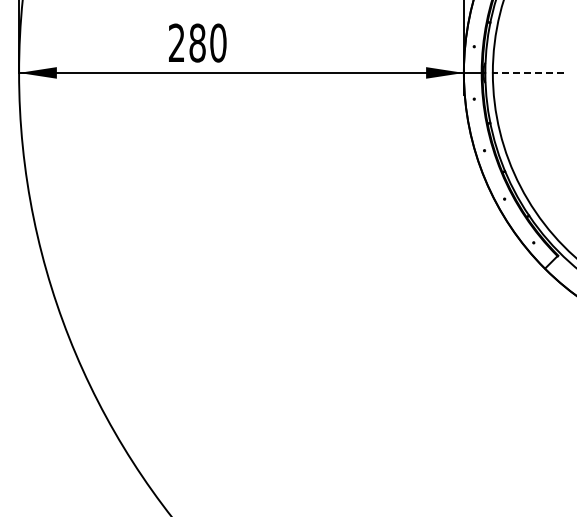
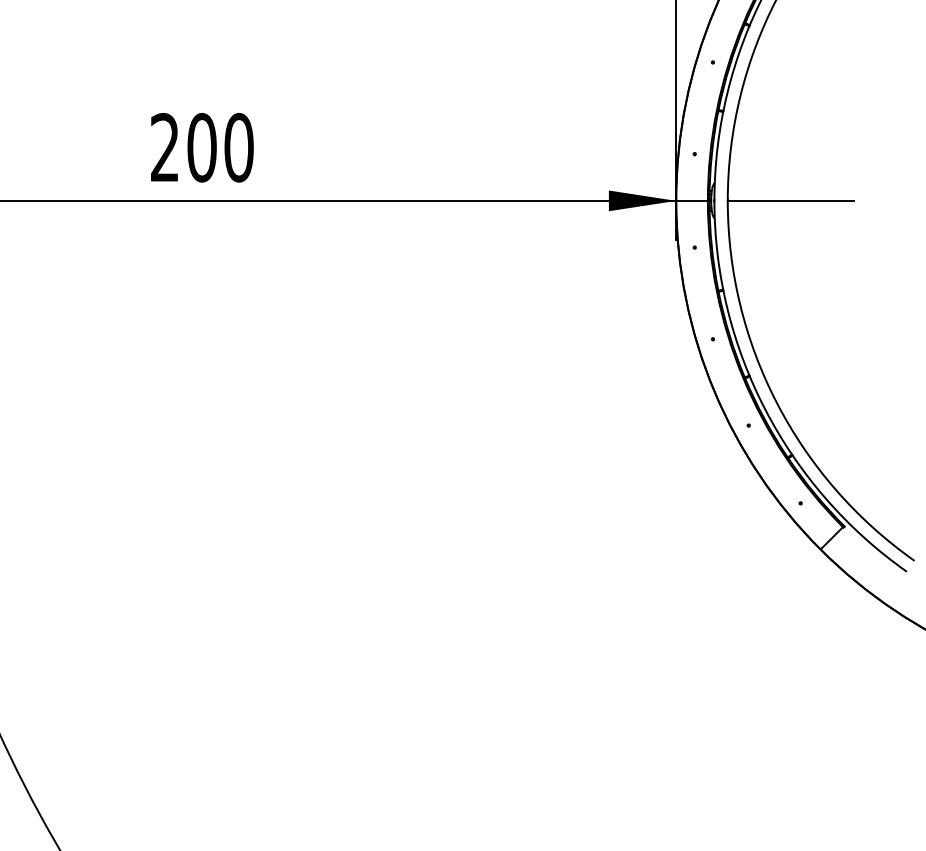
text: (197, 42) -> (201, 146), 280 -> 200
line: (527, 72) -> (789, 200), dashed -> solid

